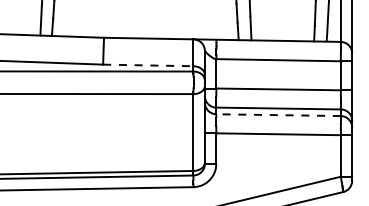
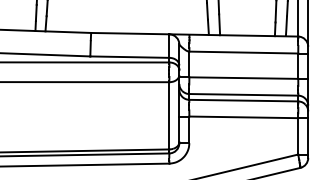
line: (147, 65) -> (129, 57), dashed -> solid
line: (278, 115) -> (243, 100), dashed -> solid

